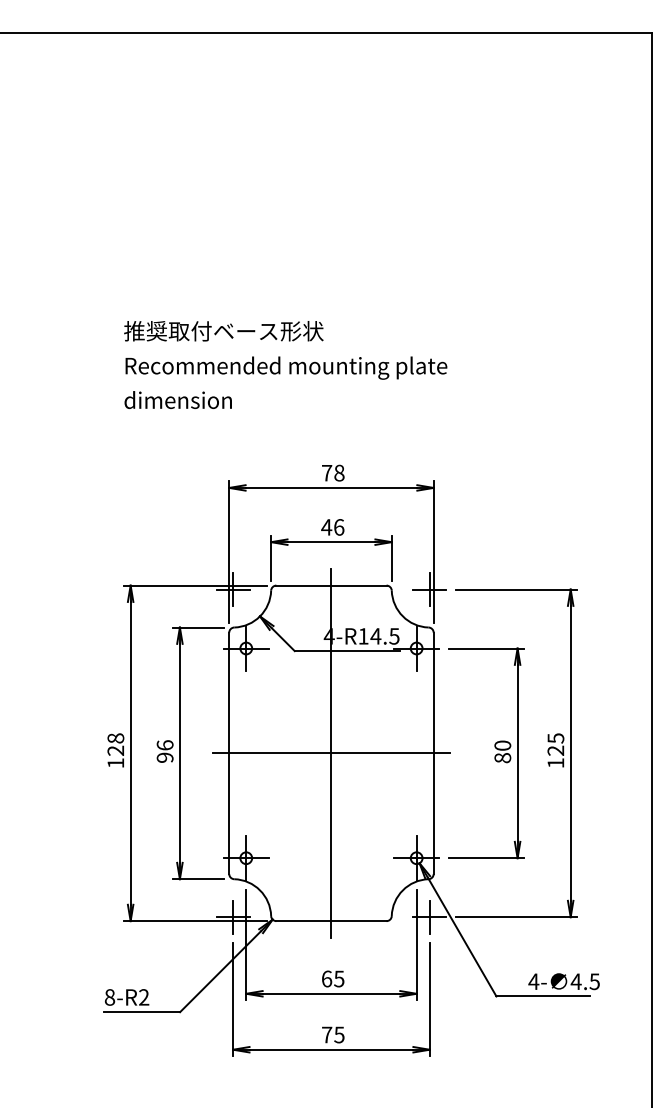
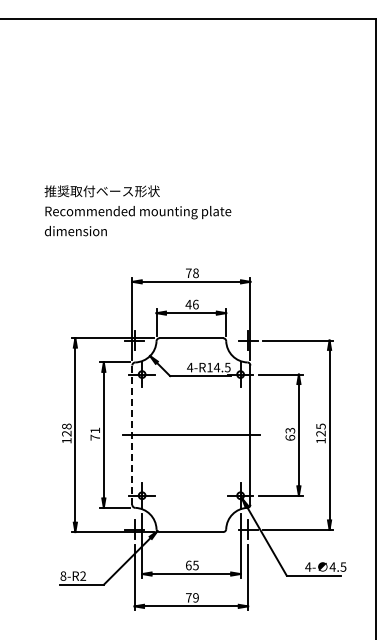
text: (284, 364) -> (137, 210), moved
text: (165, 750) -> (95, 433), 96 -> 71
text: (503, 750) -> (290, 433), 80 -> 63
line: (331, 752) -> (191, 434), removed
line: (229, 753) -> (132, 435), solid -> dashed
text: (338, 1034) -> (195, 597), 75 -> 79

